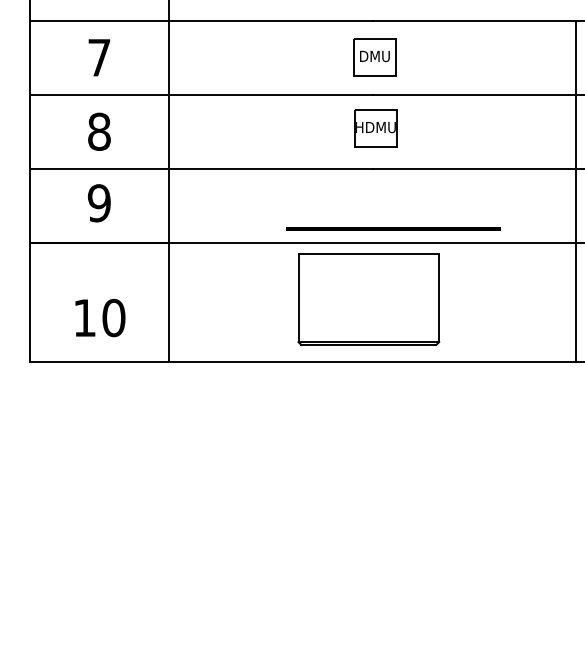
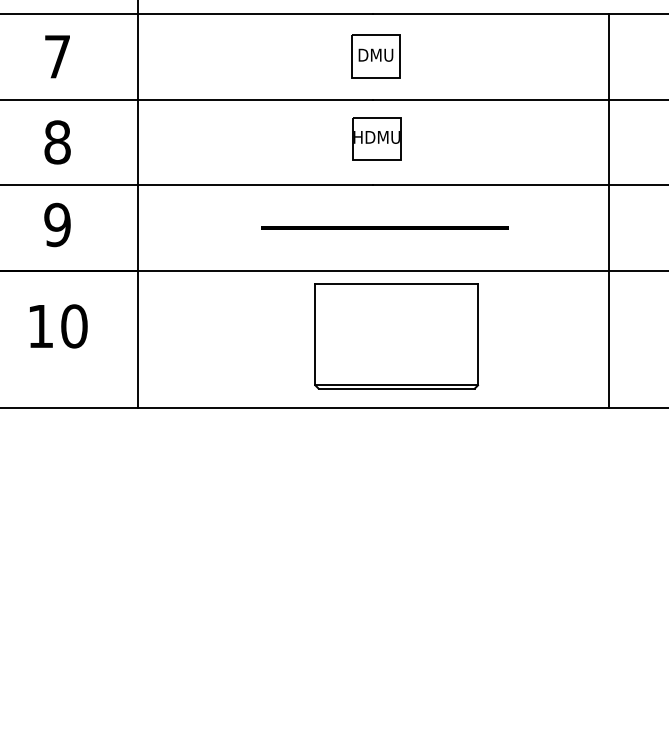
line: (393, 228) -> (384, 227), moved
part: (368, 299) -> (396, 336), moved
text: (100, 318) -> (58, 326), moved

